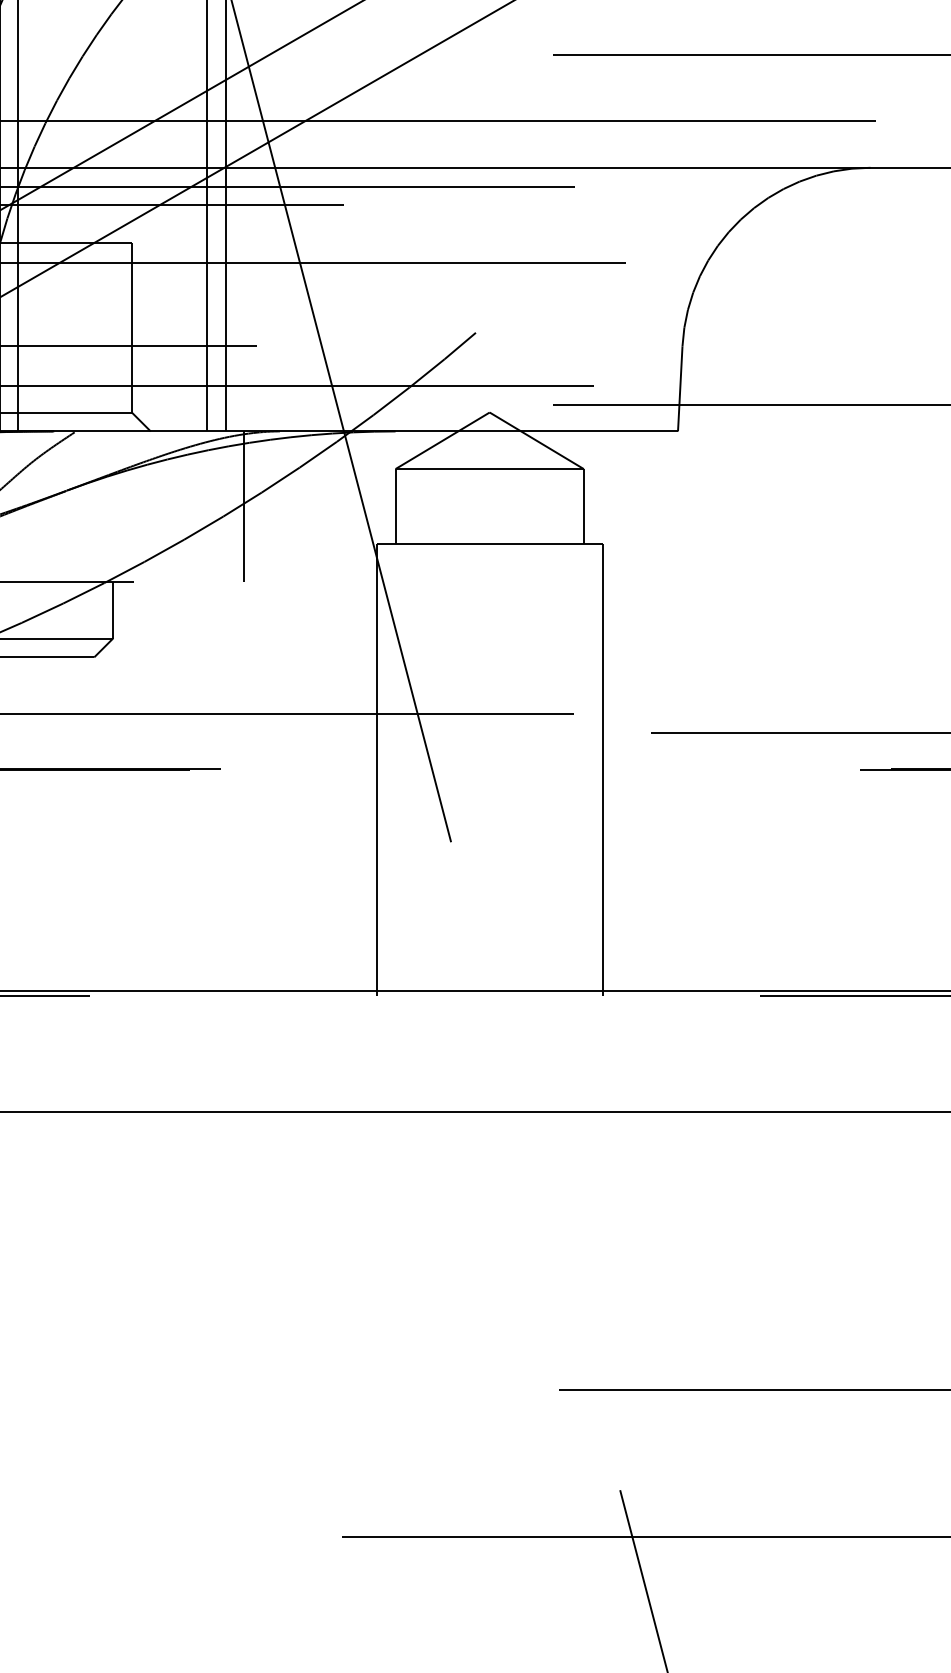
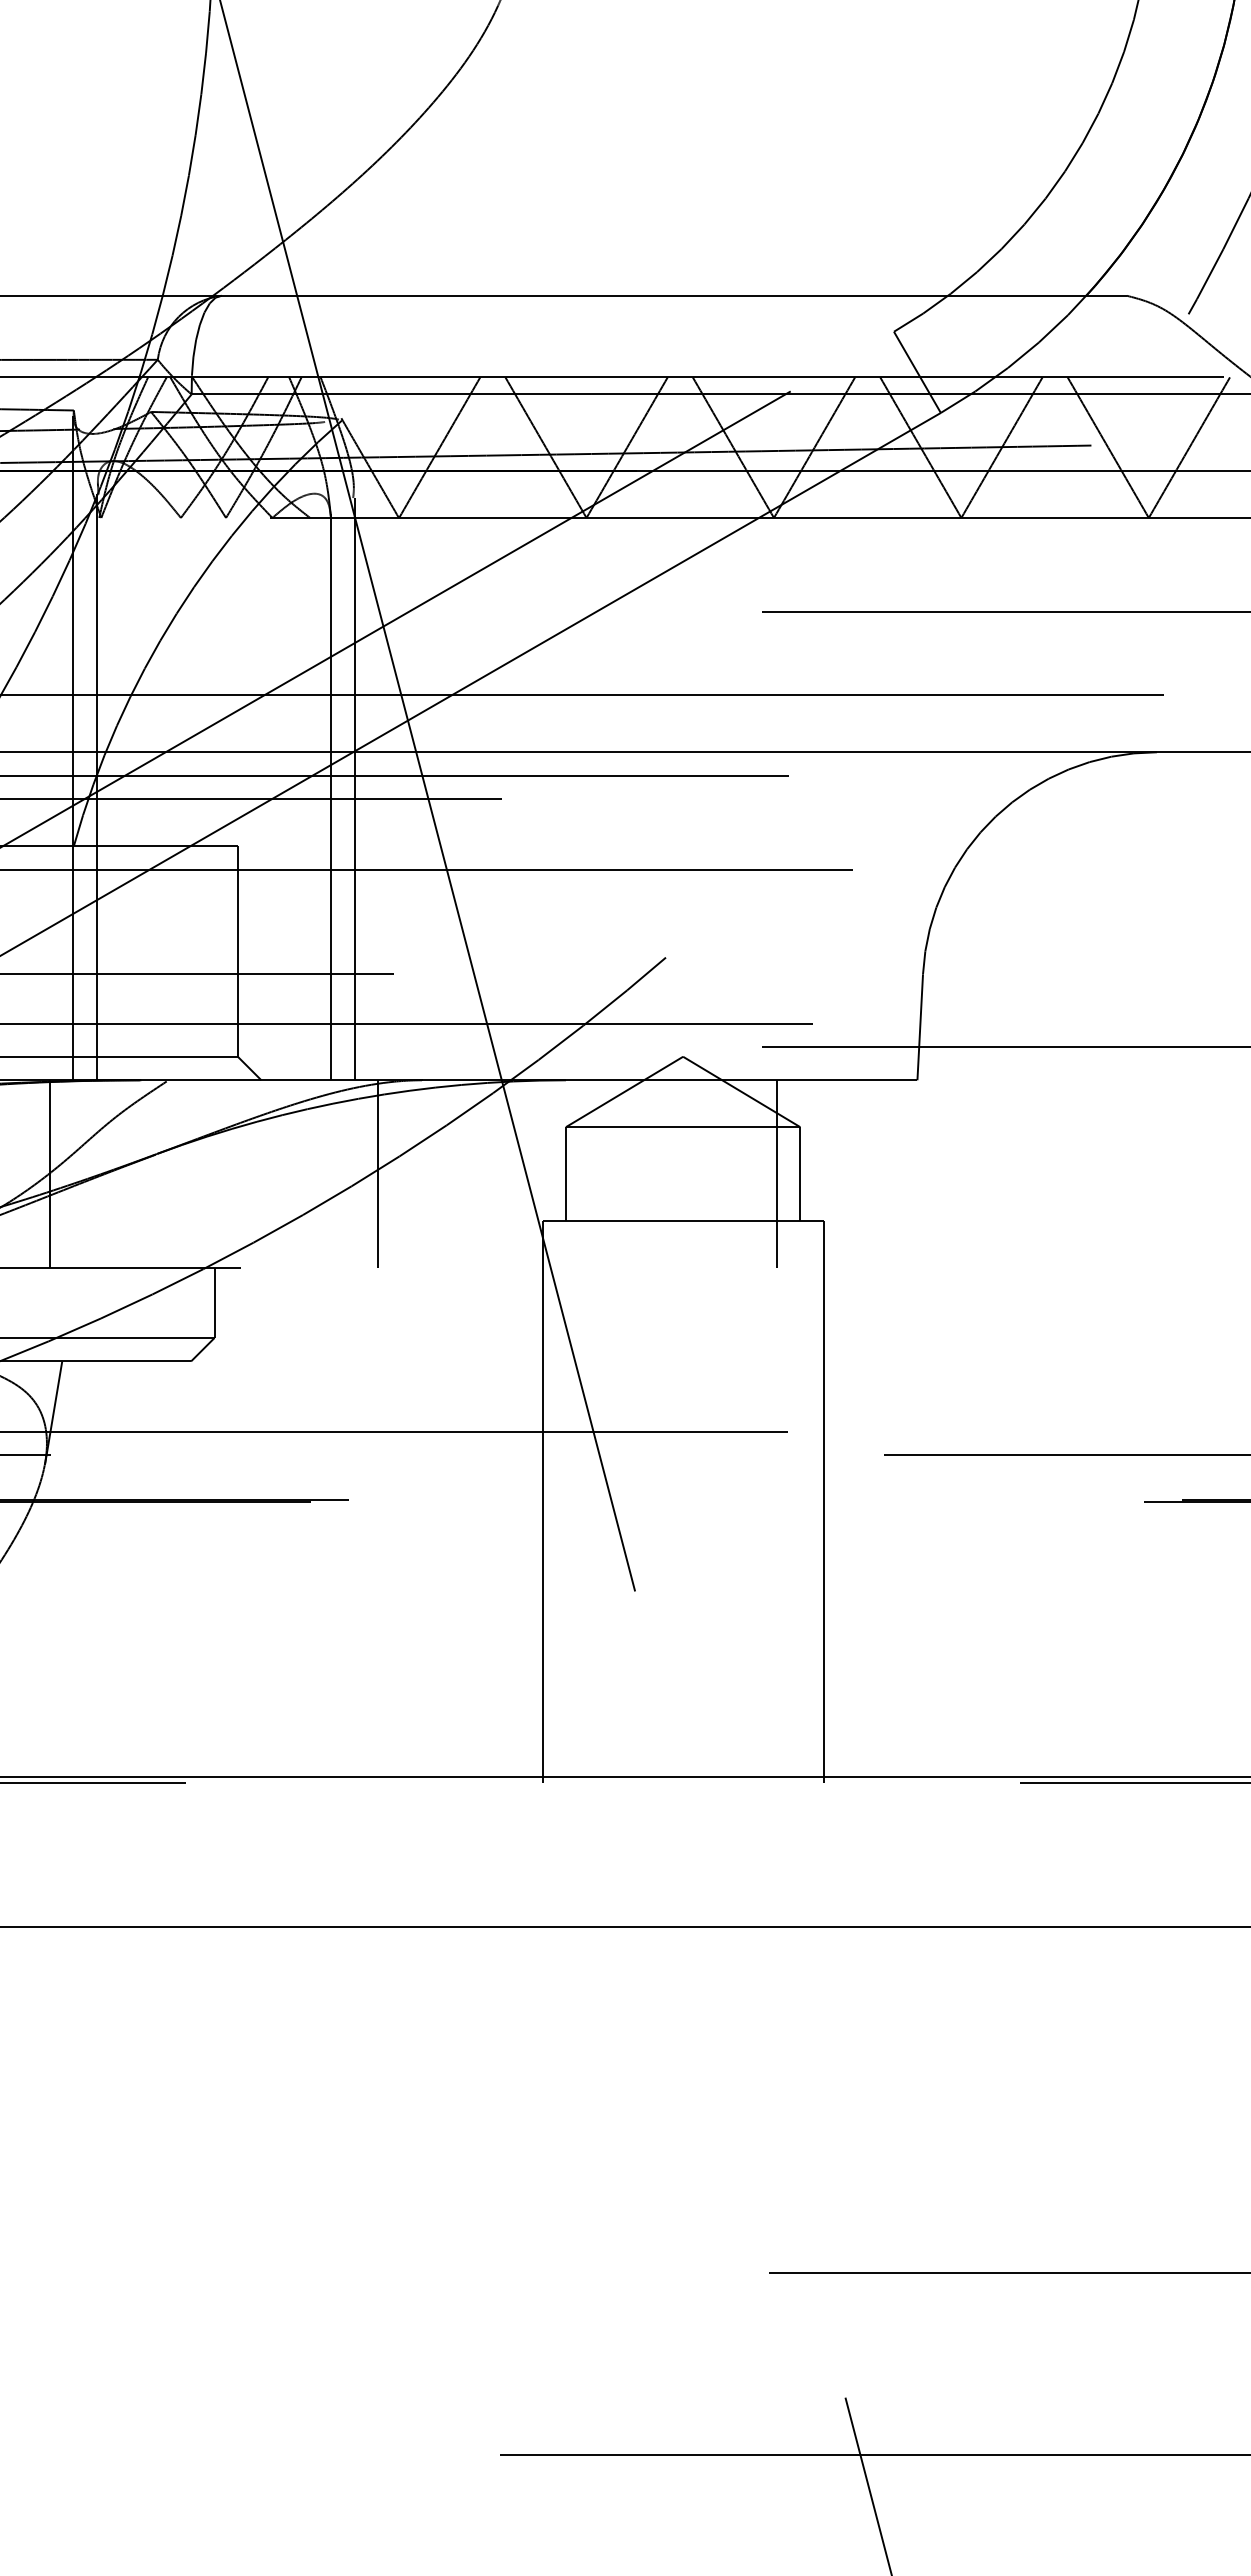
line: (564, 506) -> (776, 1173), added

